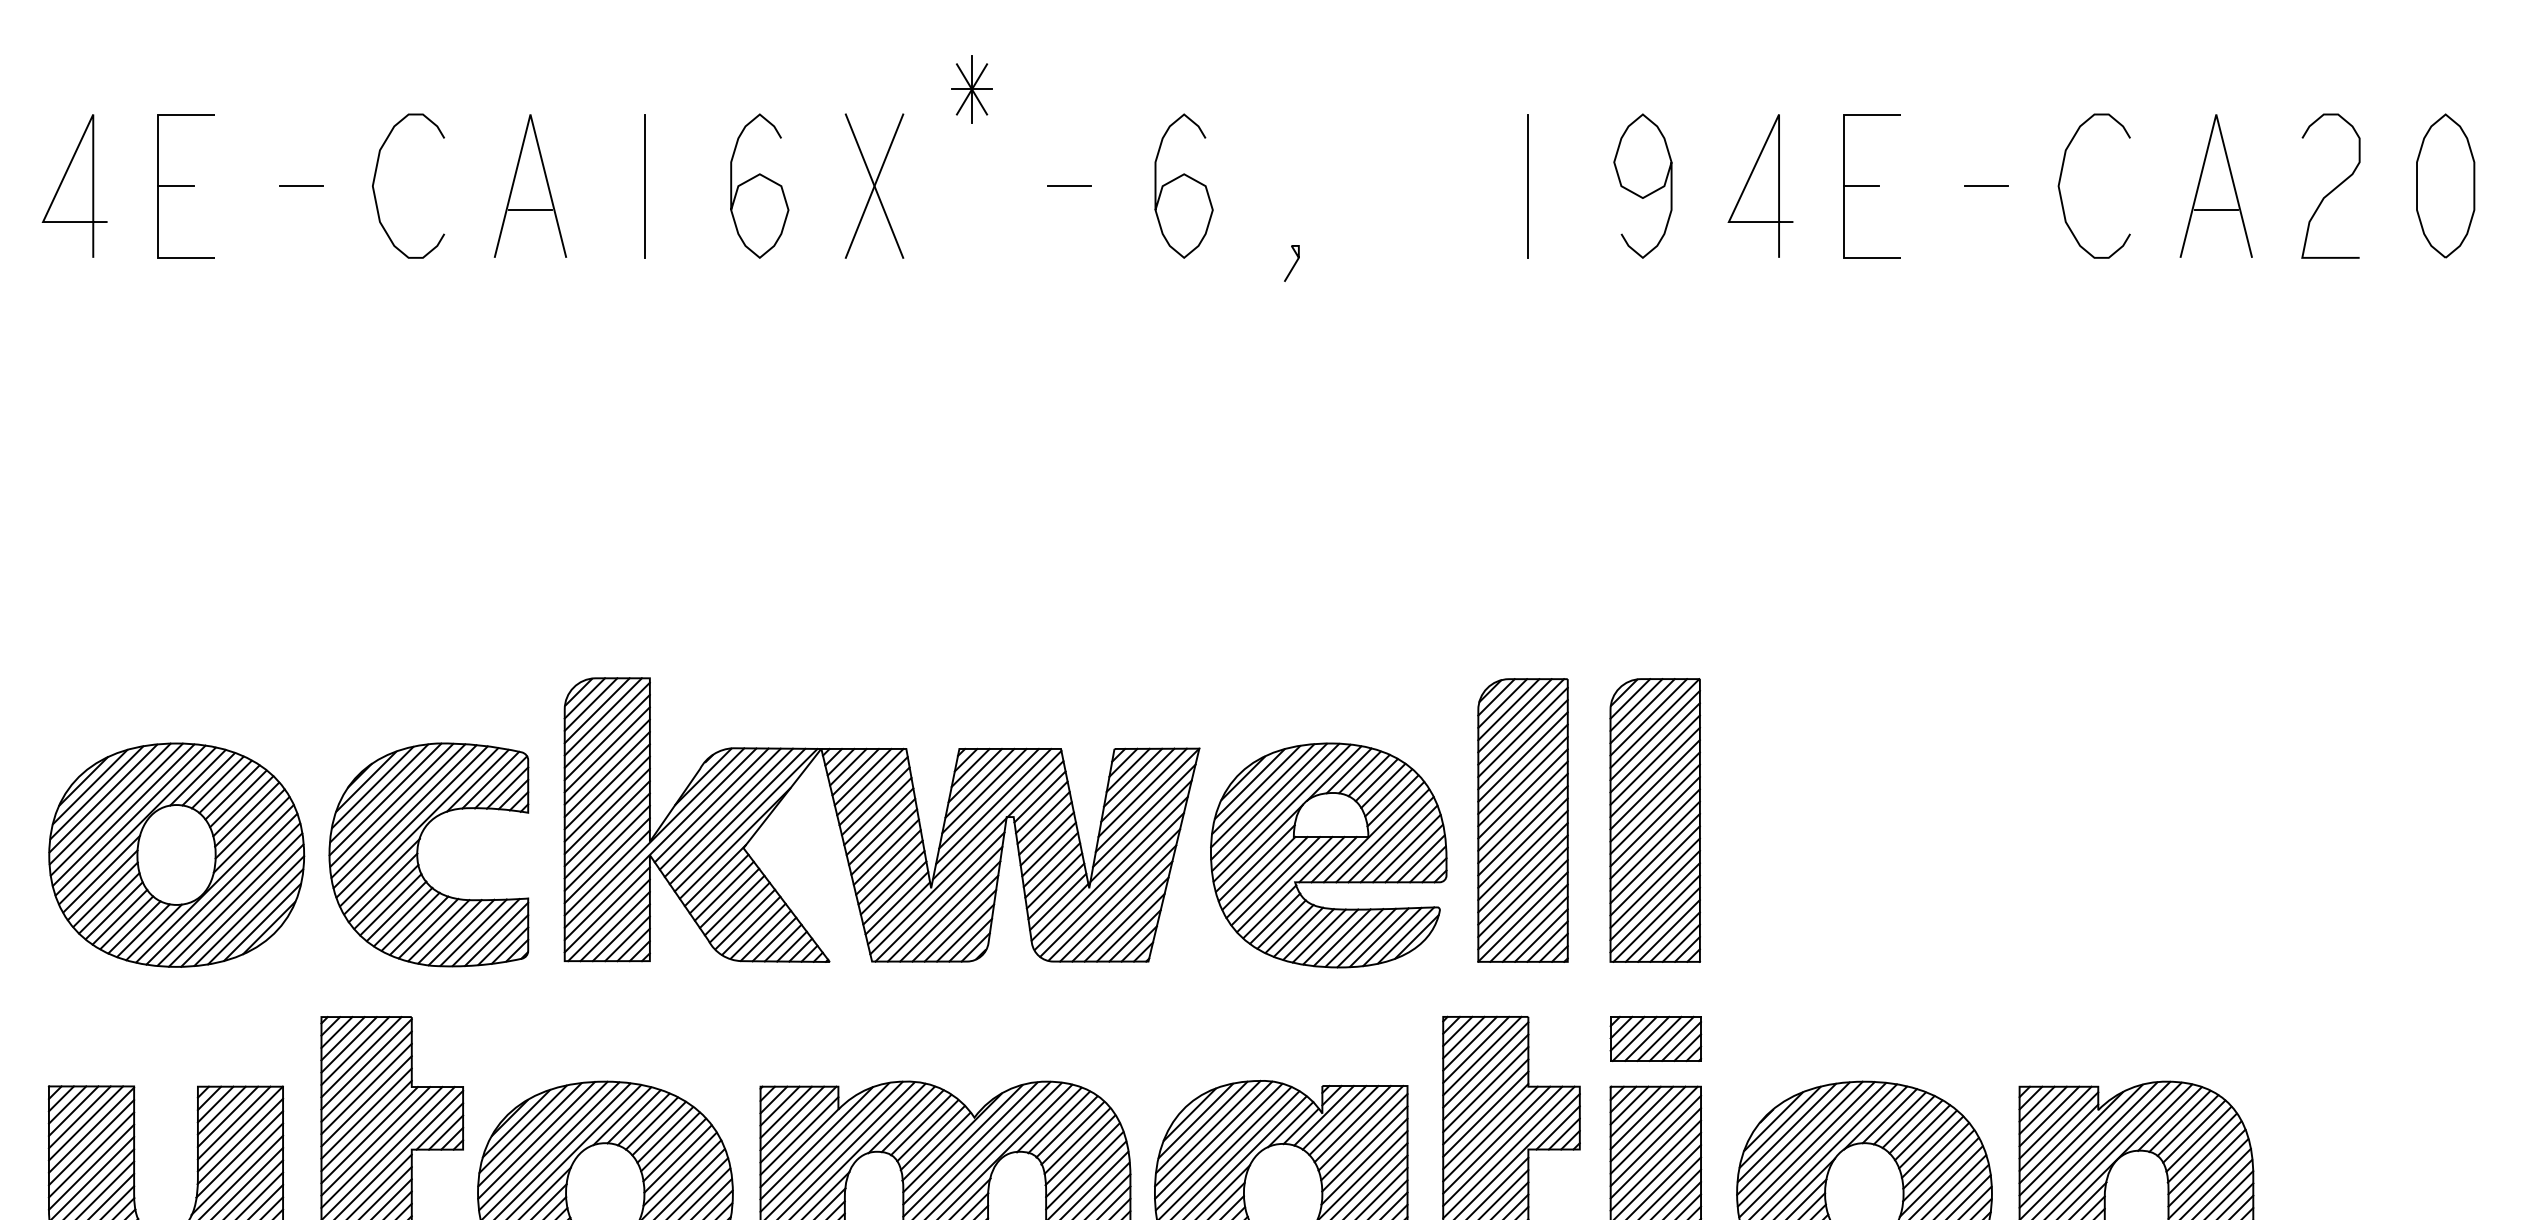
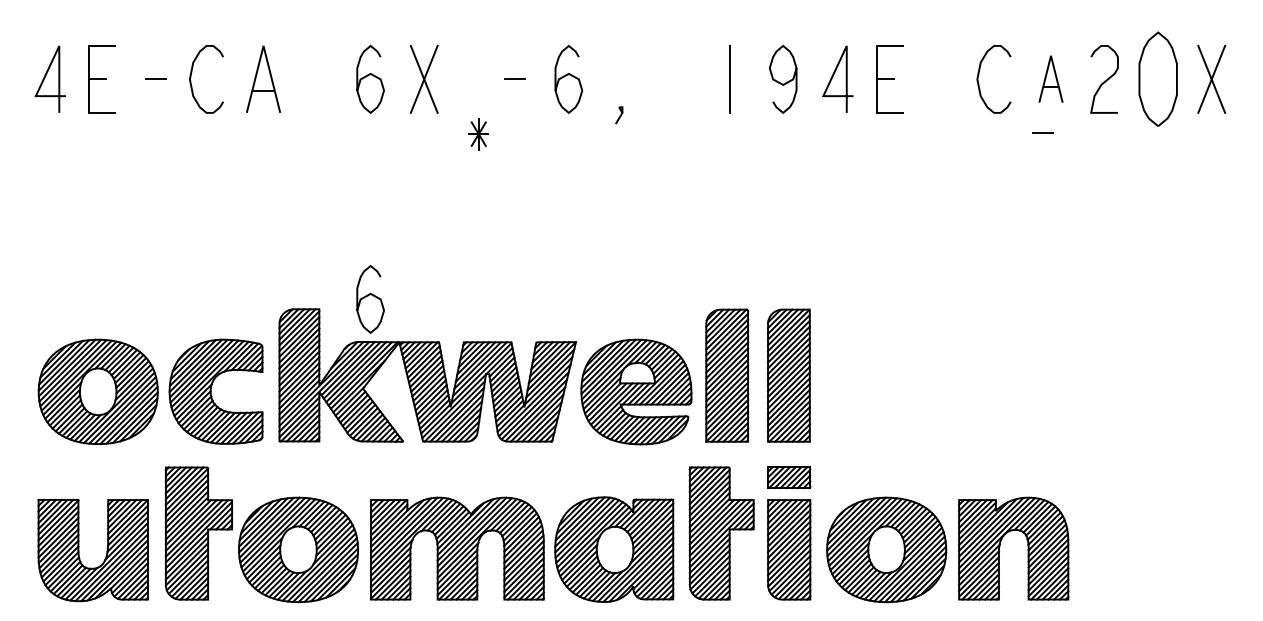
part: (971, 90) -> (478, 134), moved
line: (646, 184) -> (317, 78), removed
line: (1986, 184) -> (1042, 132), moved
part: (2215, 184) -> (1050, 78), size x0.7
part: (2444, 186) -> (1157, 79), size x1.4
curve: (755, 650) -> (368, 296), added

